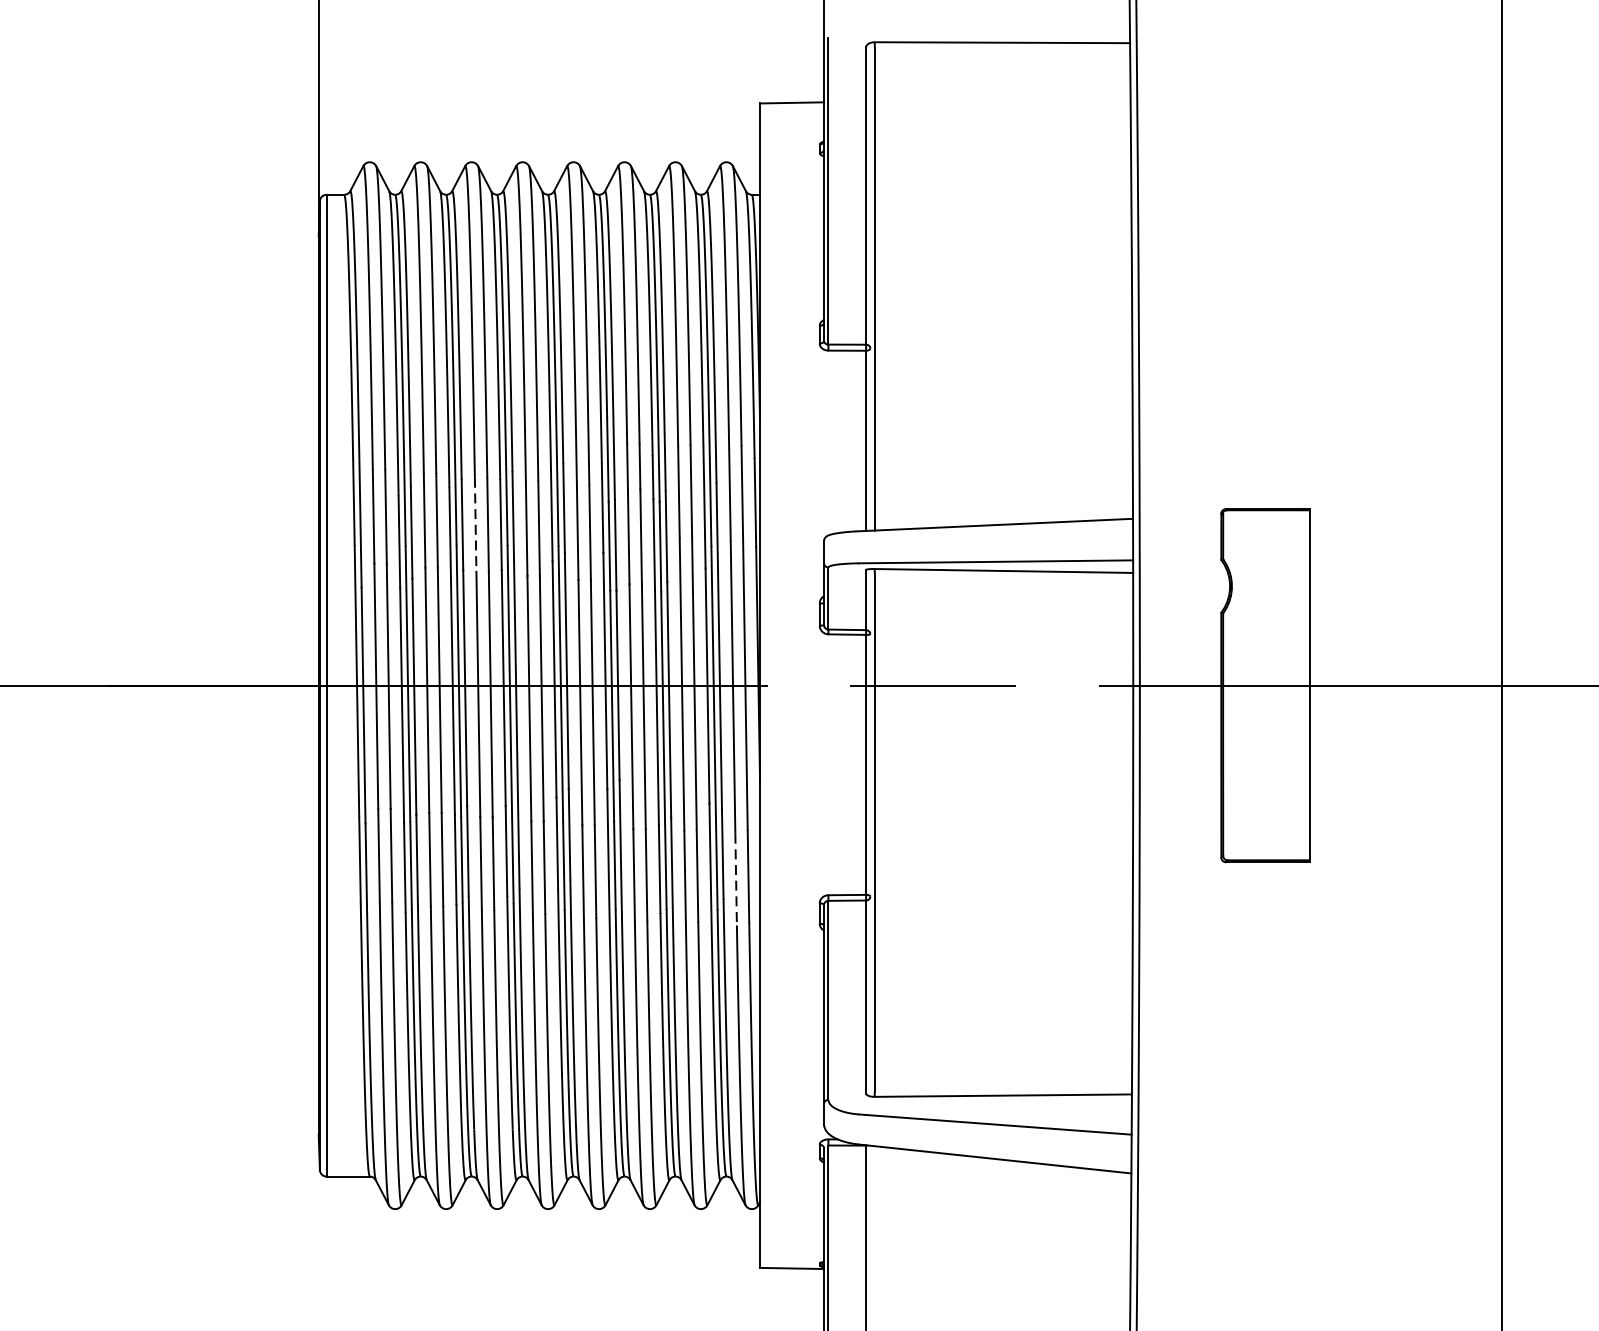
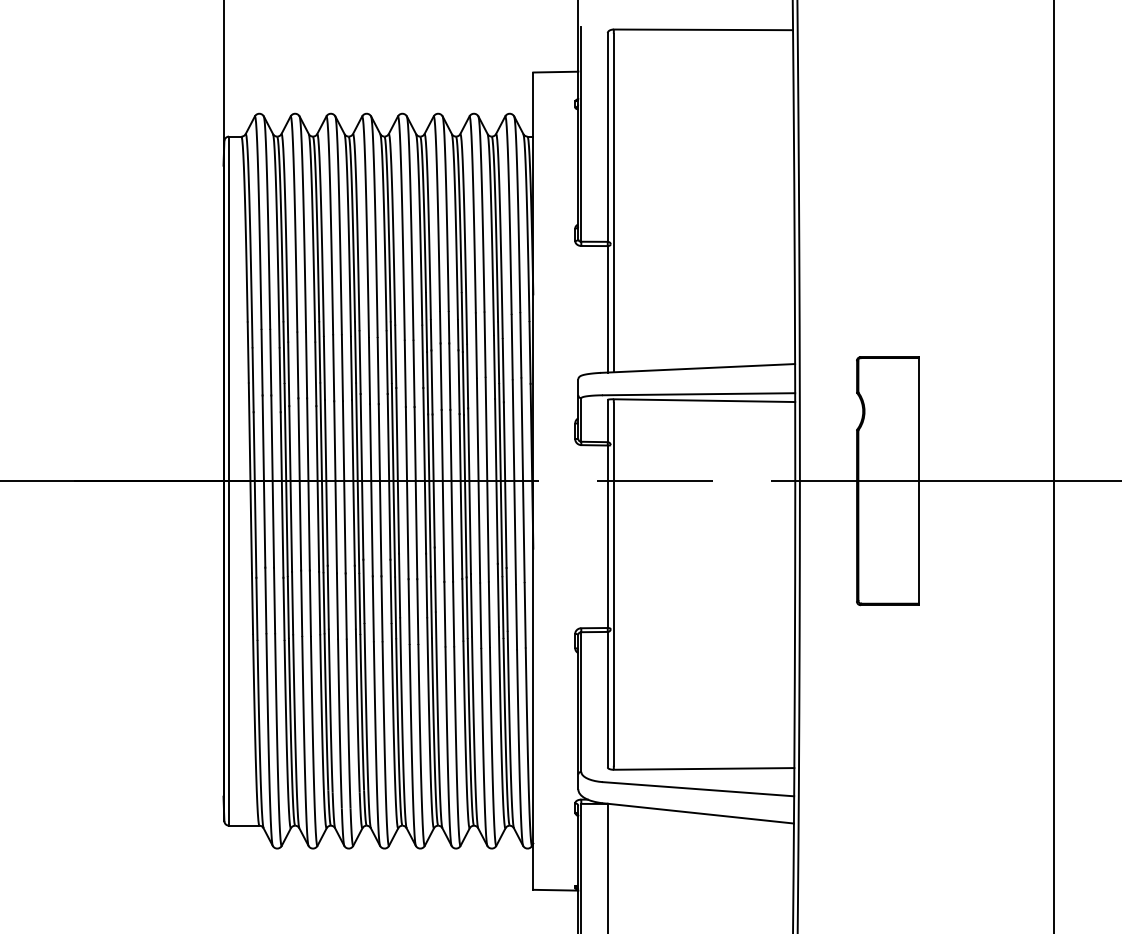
line: (475, 525) -> (333, 368), dashed -> solid
line: (736, 879) -> (516, 617), dashed -> solid

